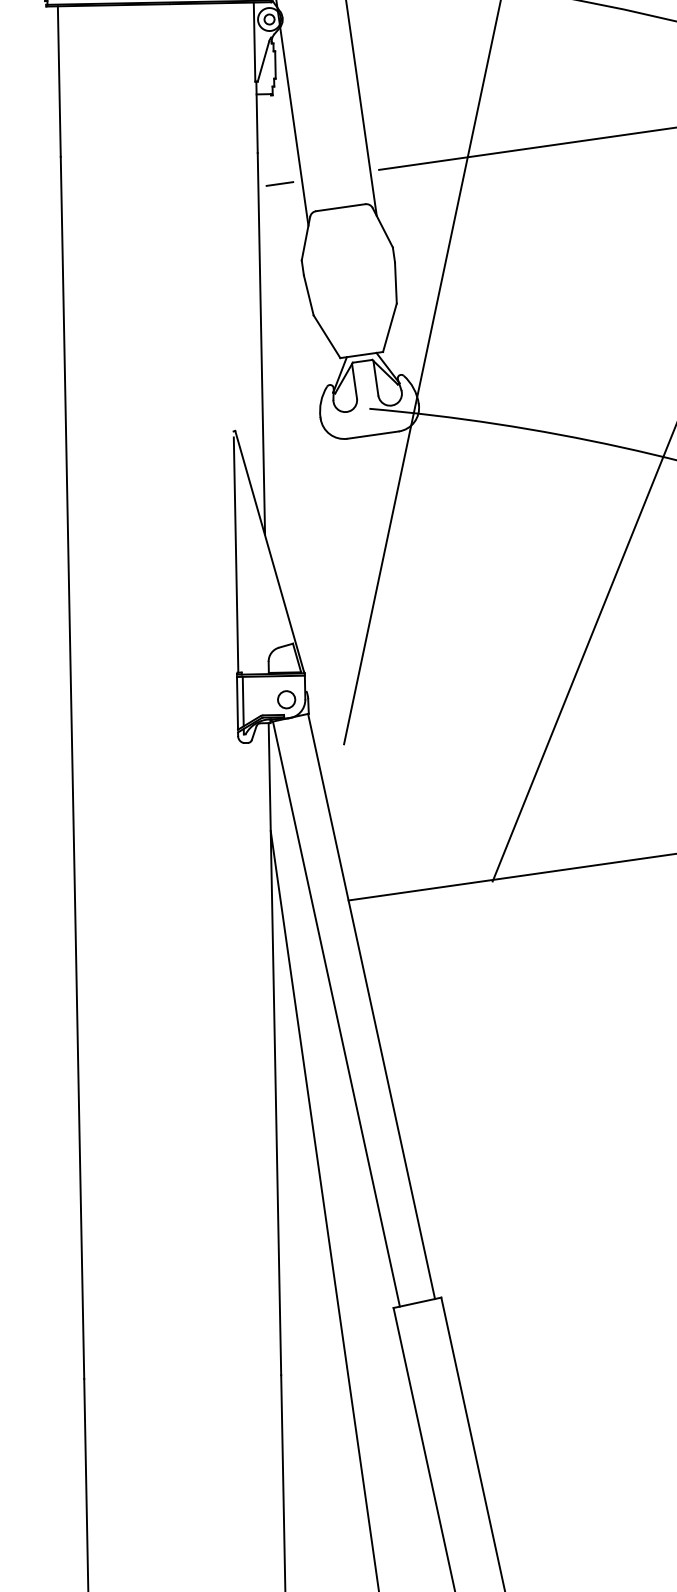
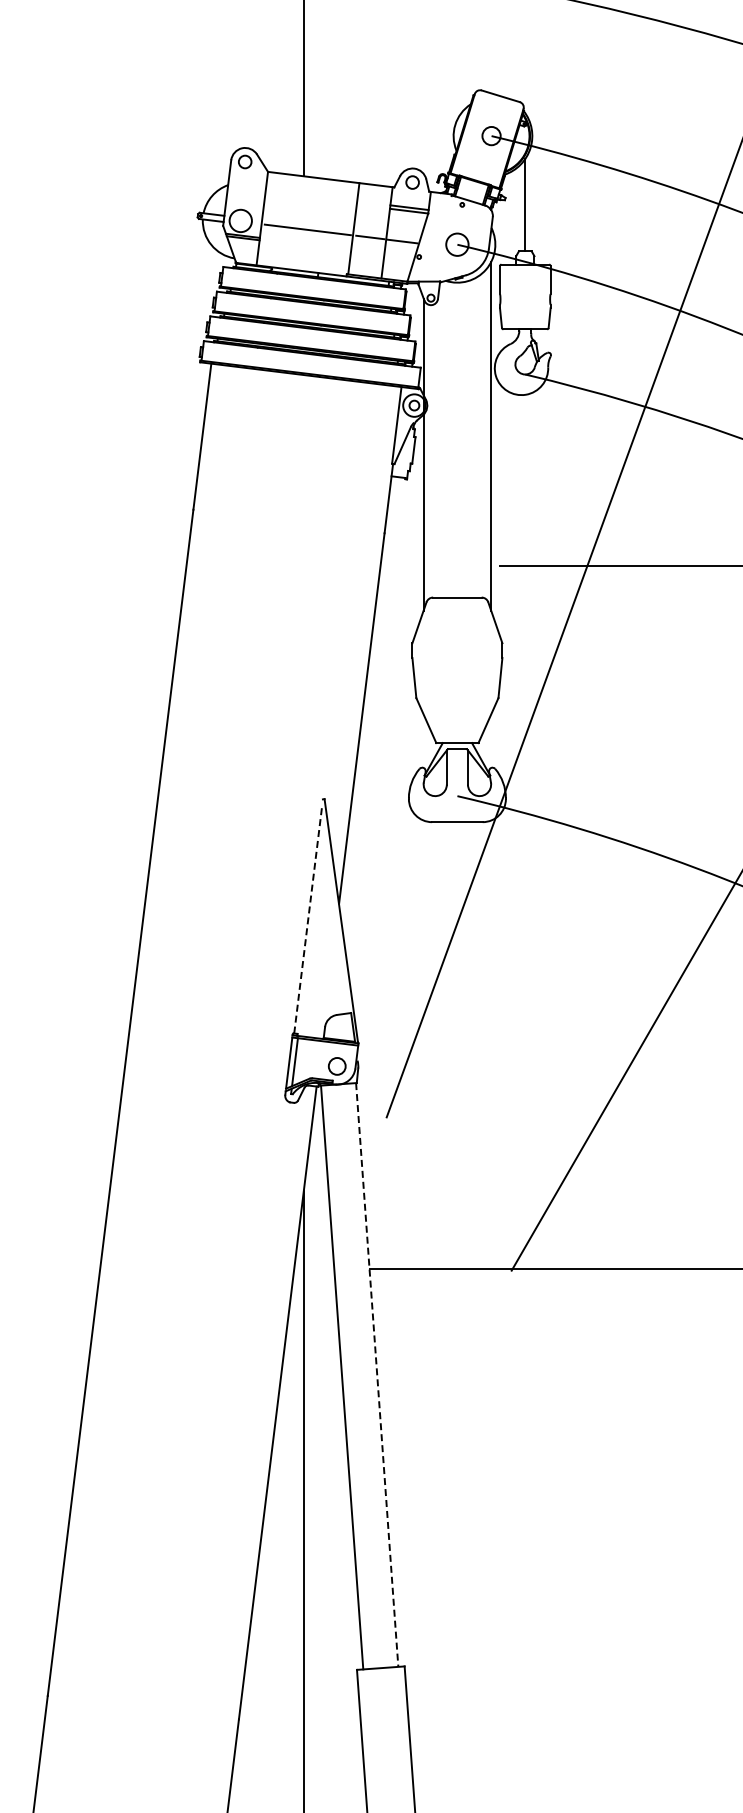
line: (279, 184) -> (401, 566), removed
line: (236, 554) -> (308, 918), solid -> dashed
line: (371, 1005) -> (377, 1374), solid -> dashed

